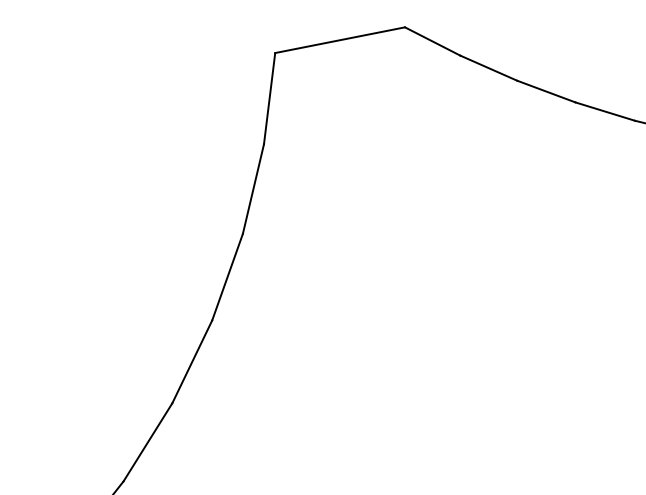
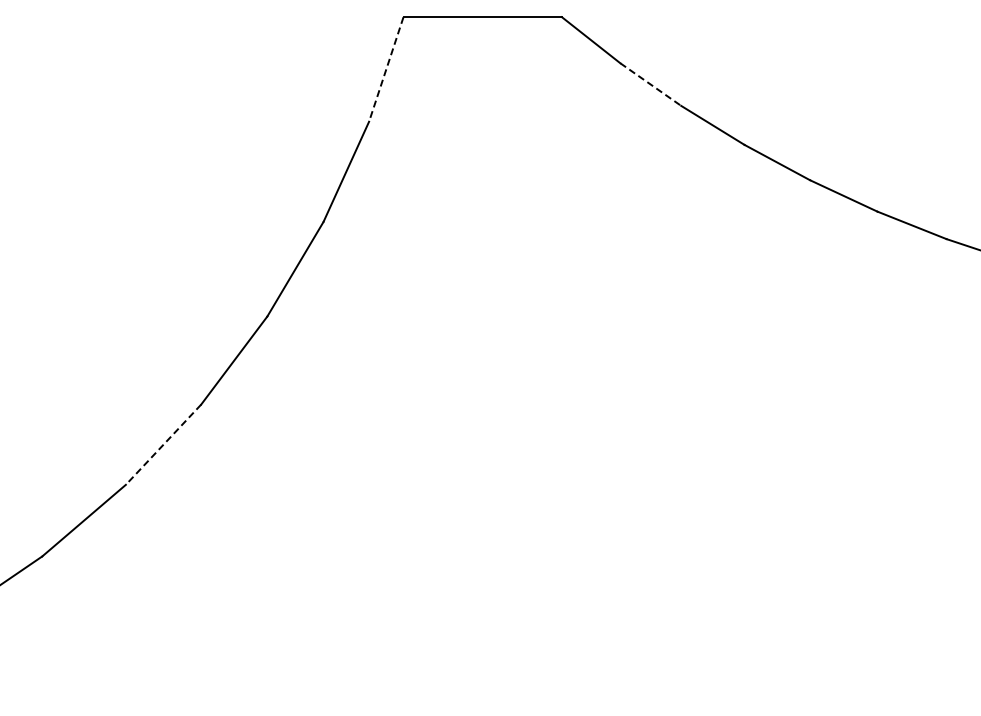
line: (489, 68) -> (651, 84), solid -> dashed
line: (269, 98) -> (386, 69), solid -> dashed
line: (148, 443) -> (163, 445), solid -> dashed

